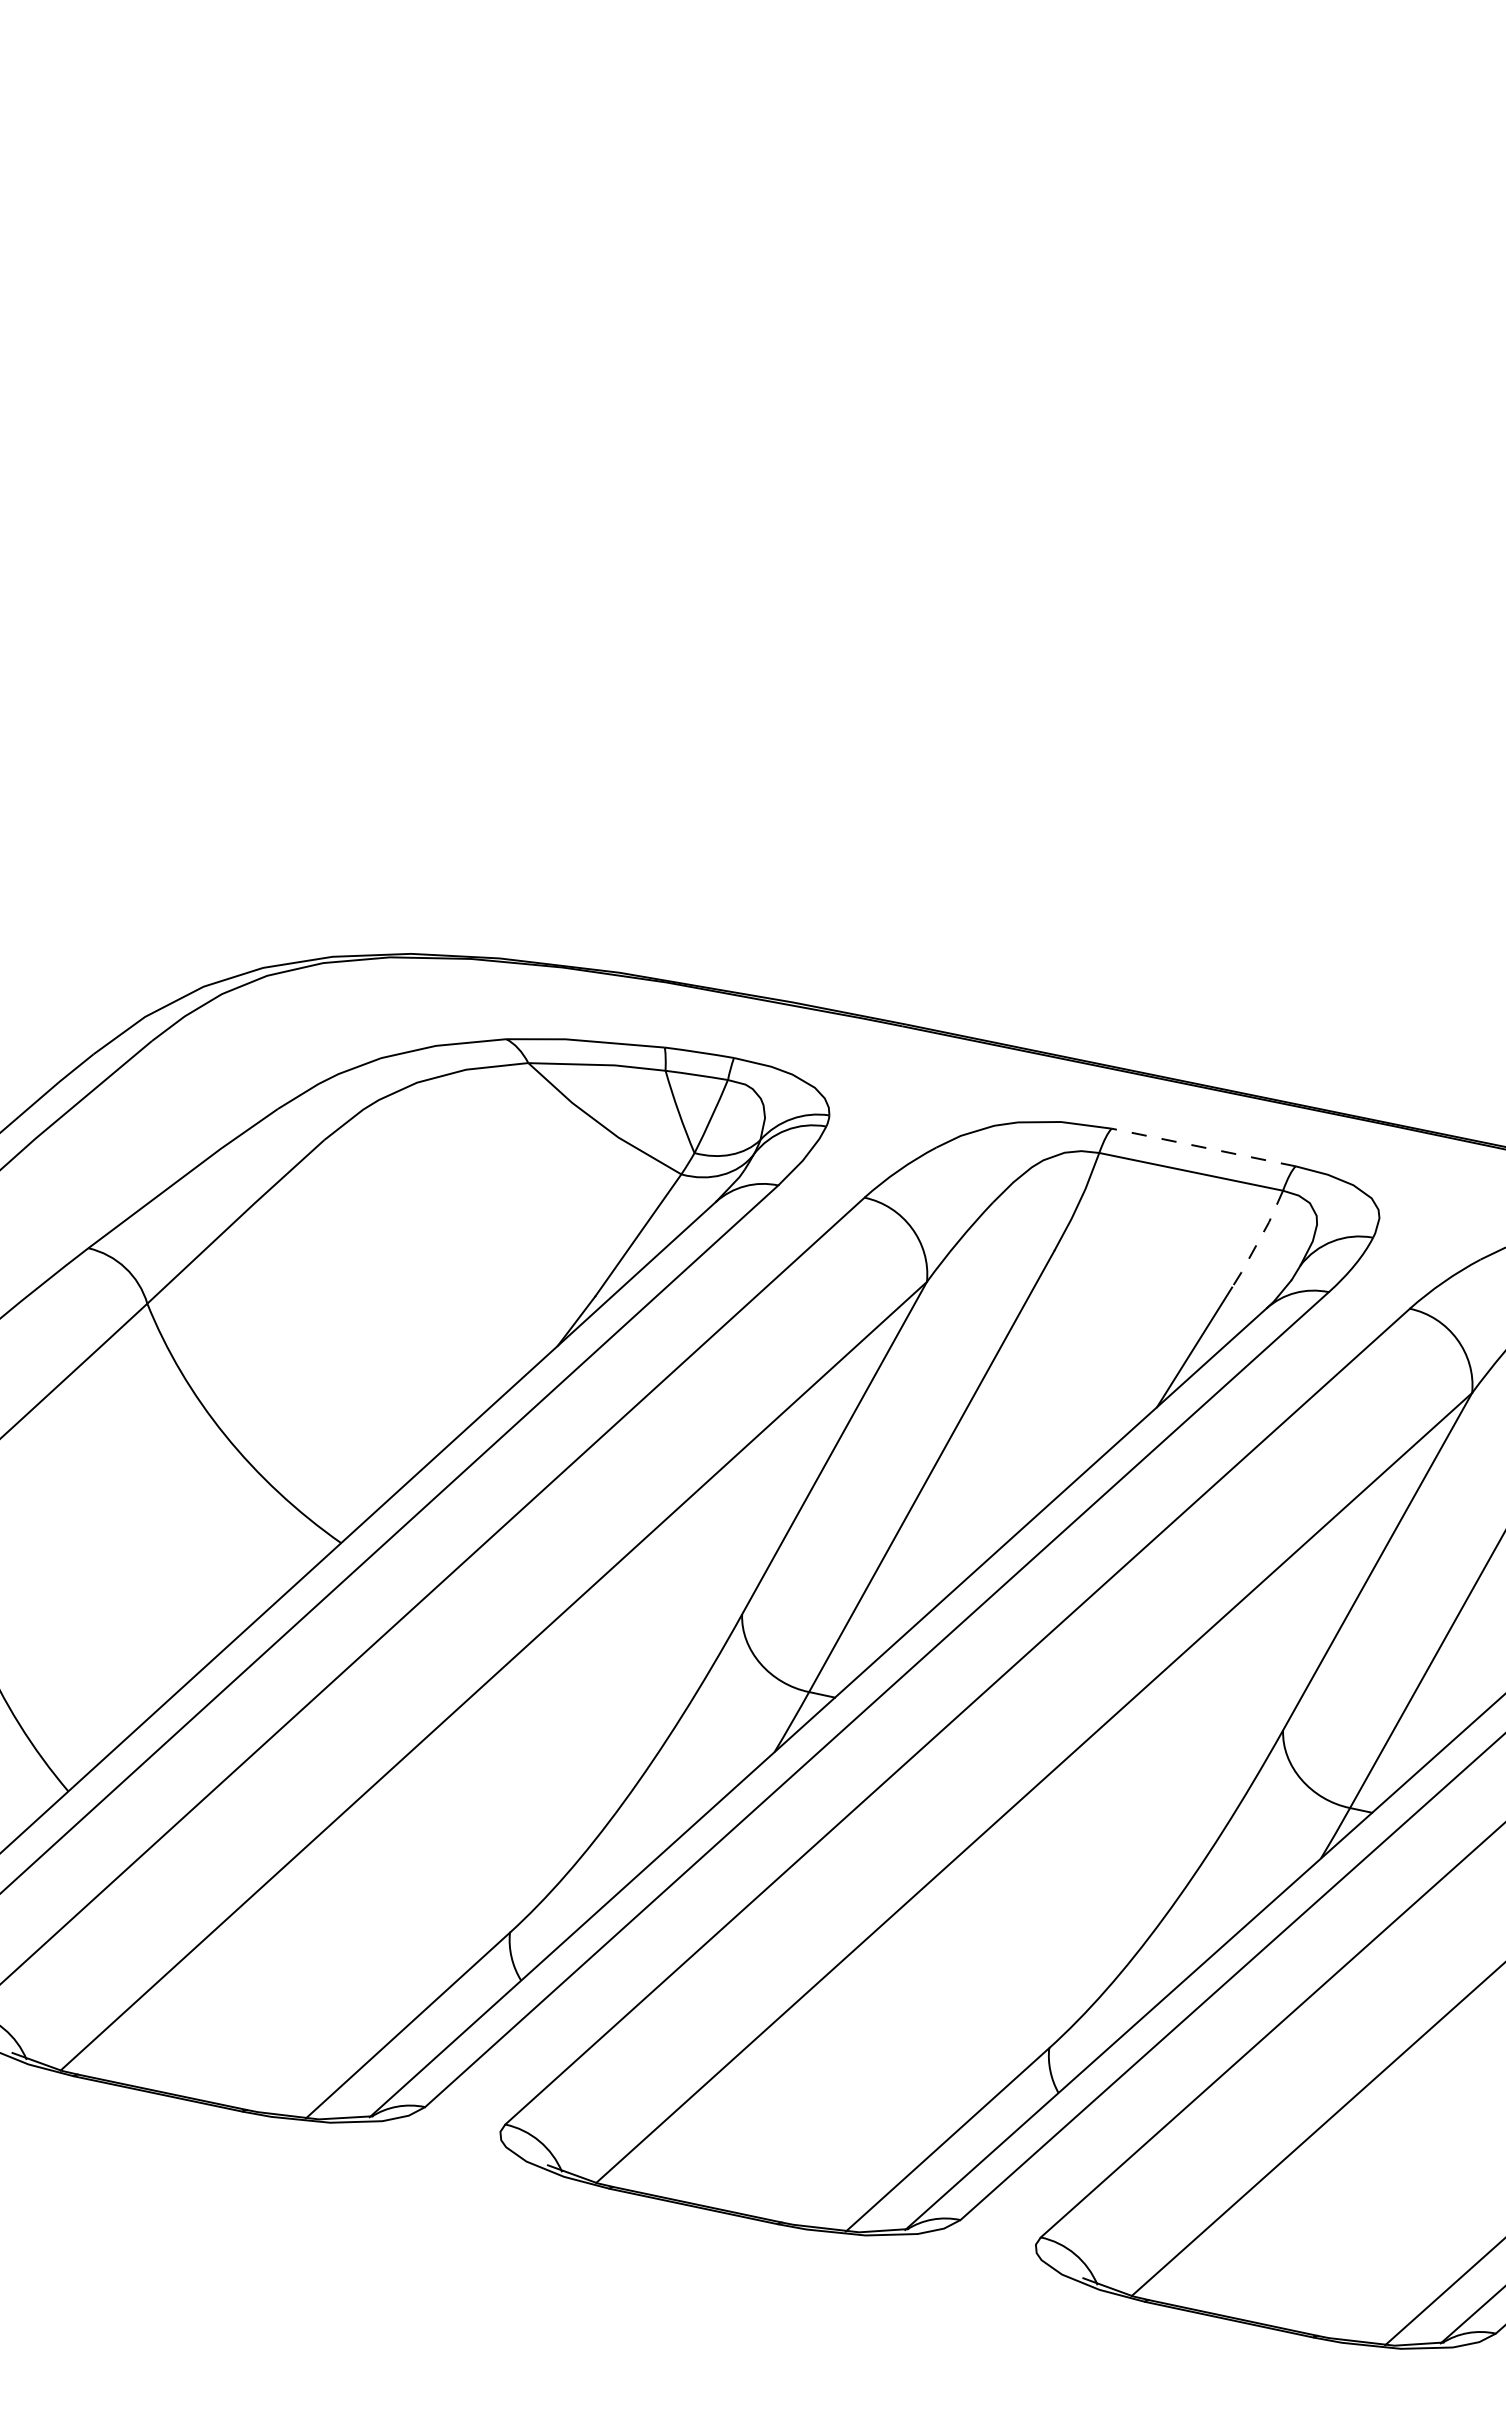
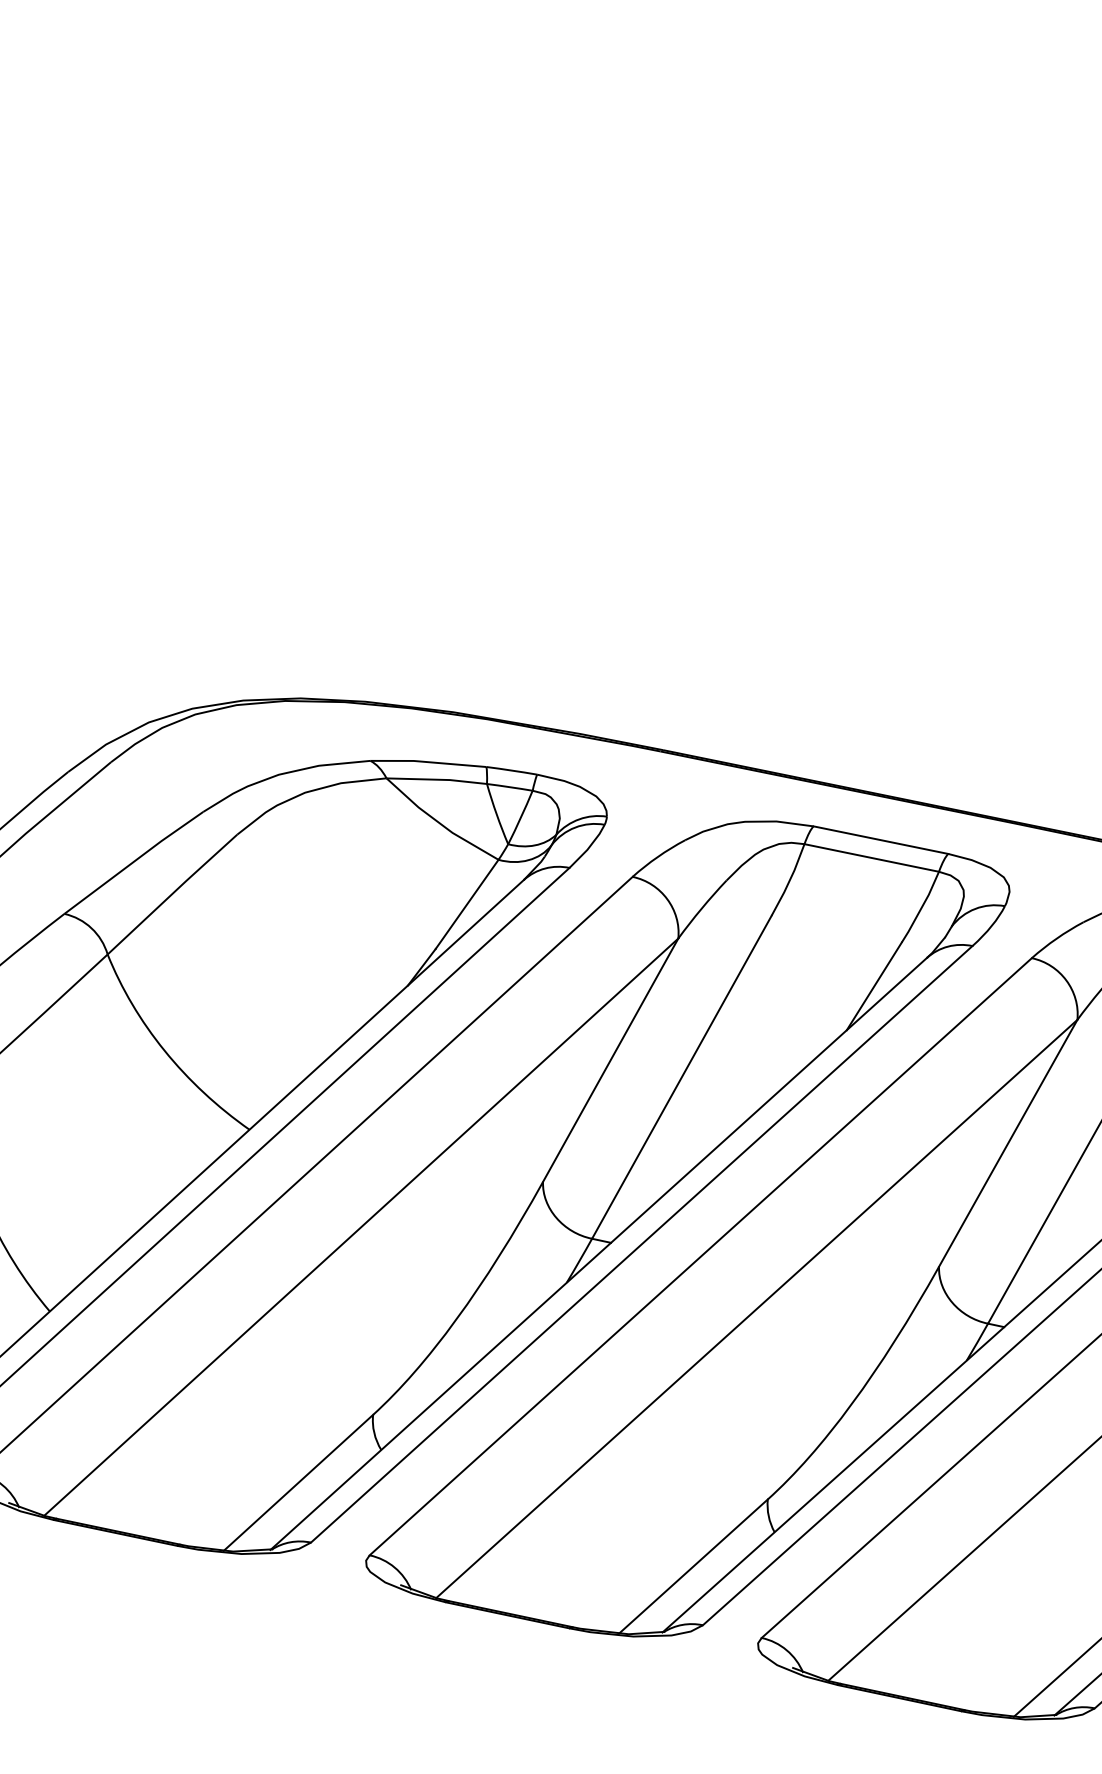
line: (1203, 1147) -> (880, 840), dashed -> solid
line: (1259, 1240) -> (921, 908), dashed -> solid

